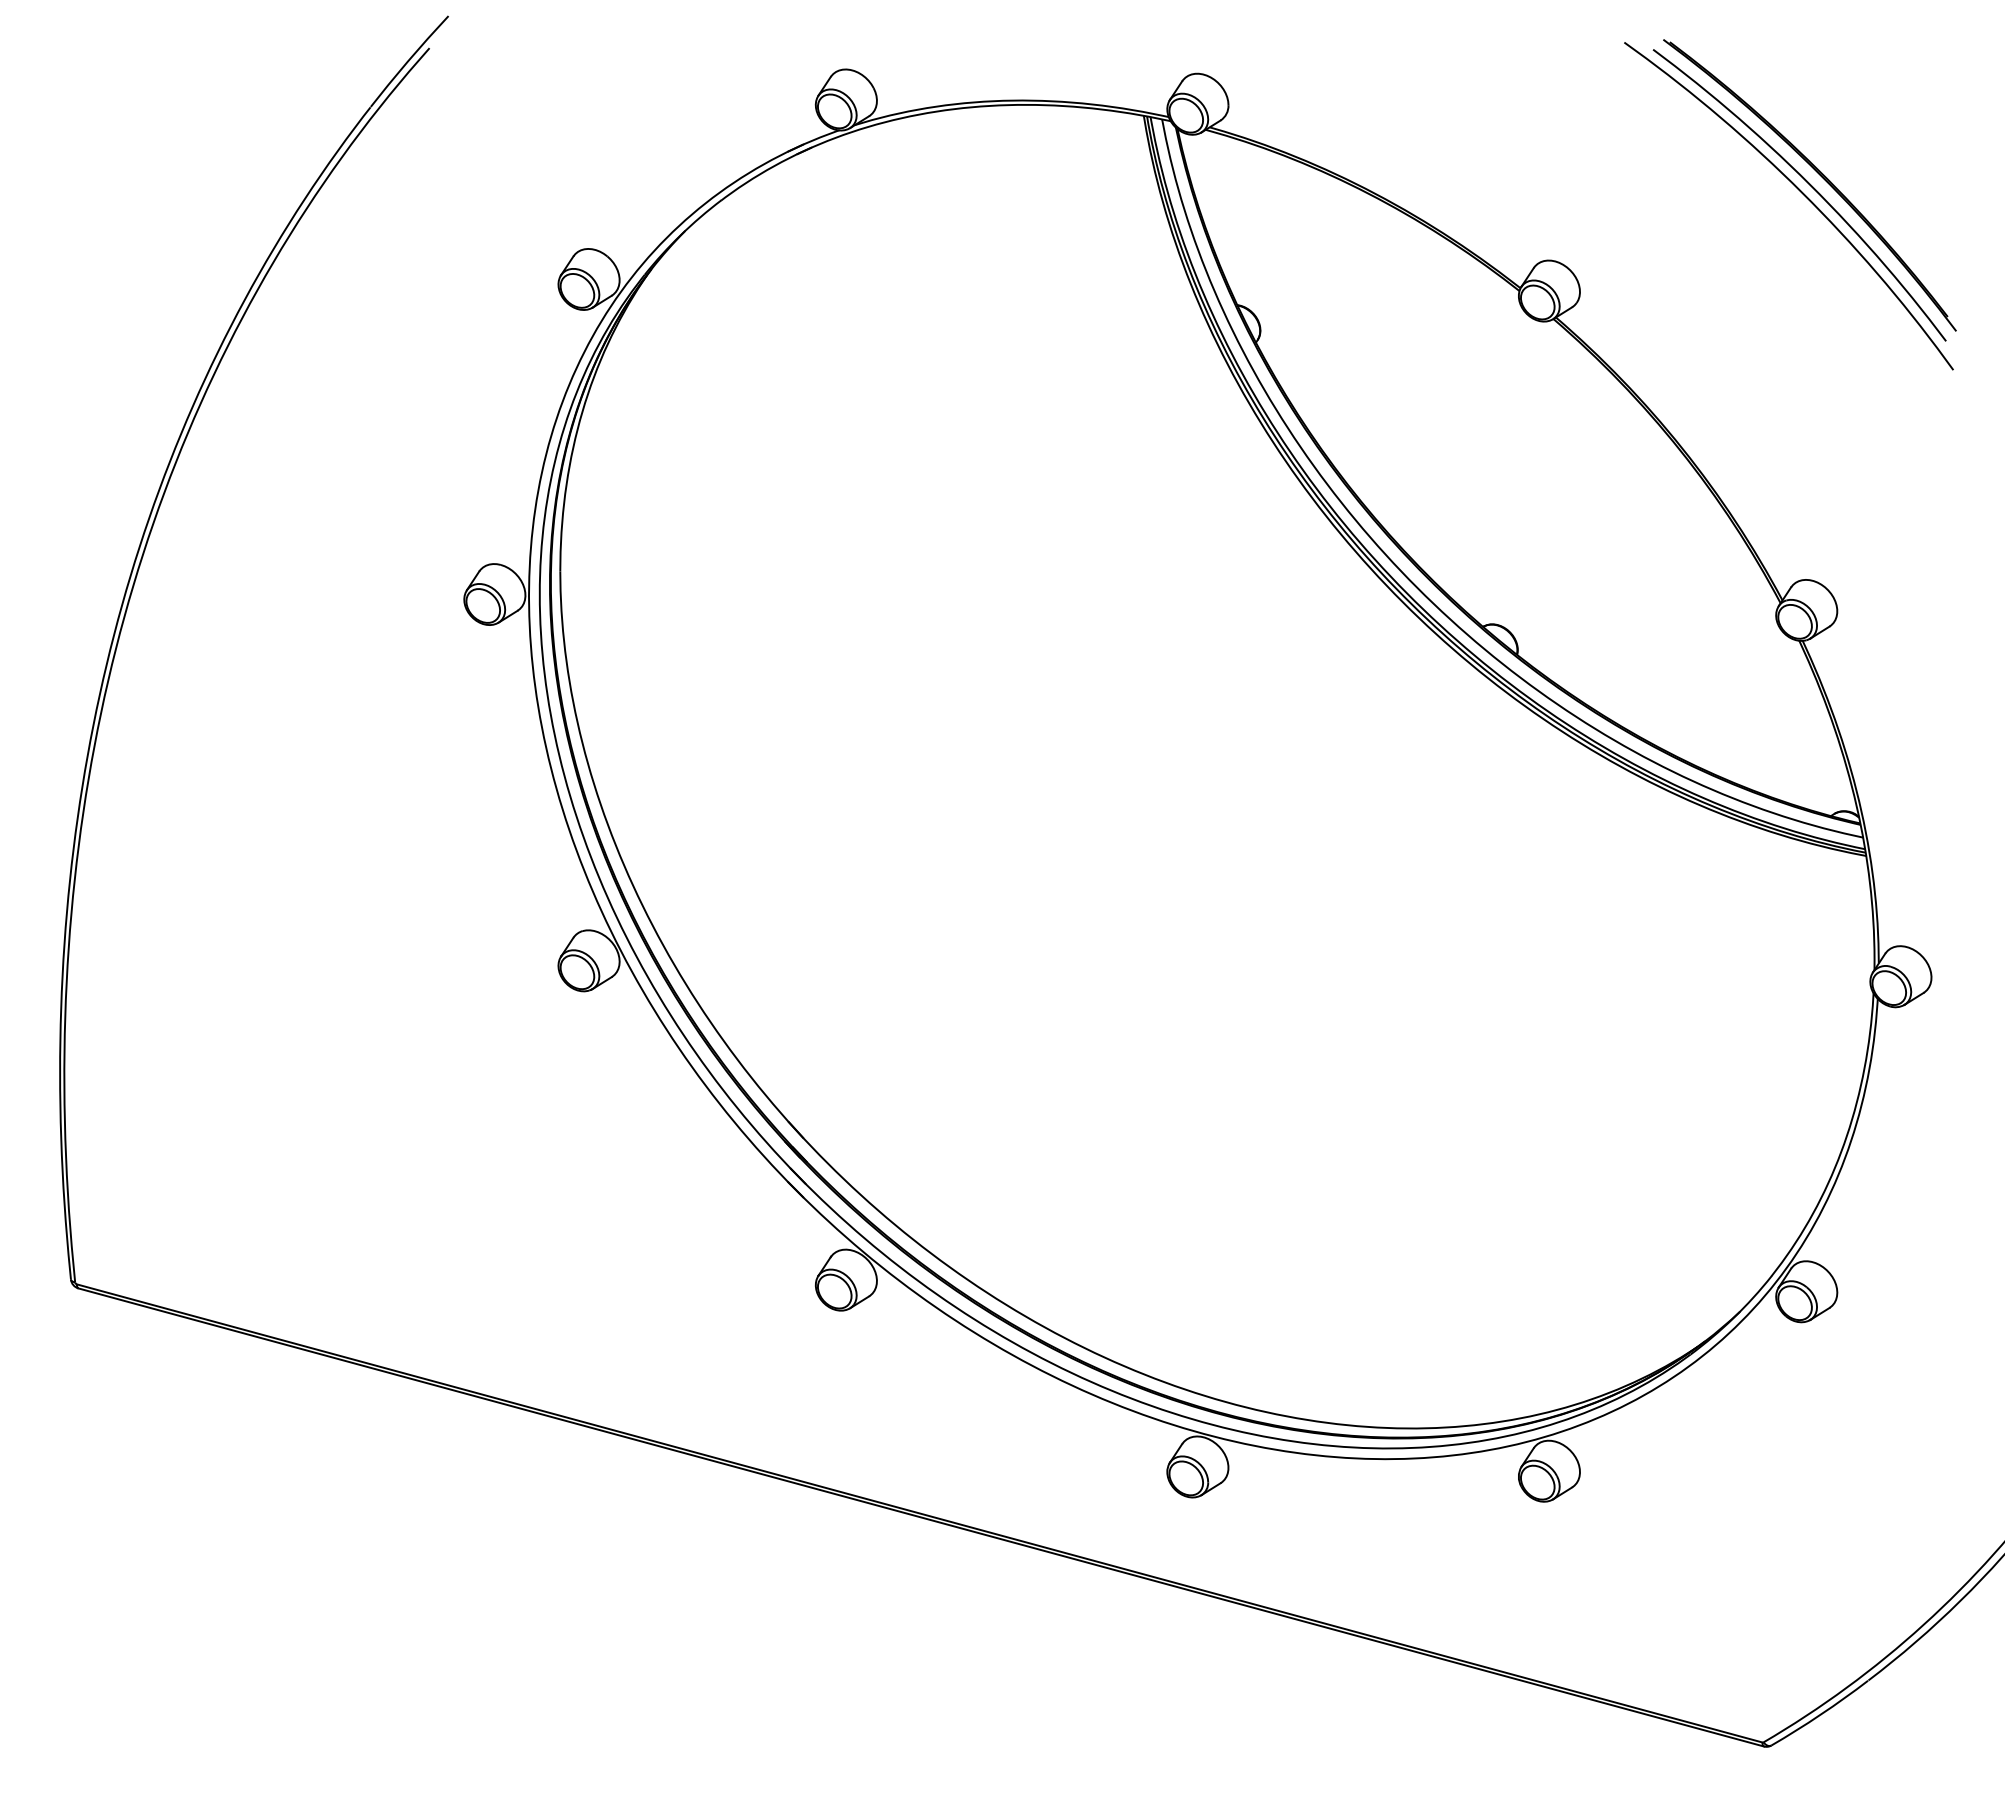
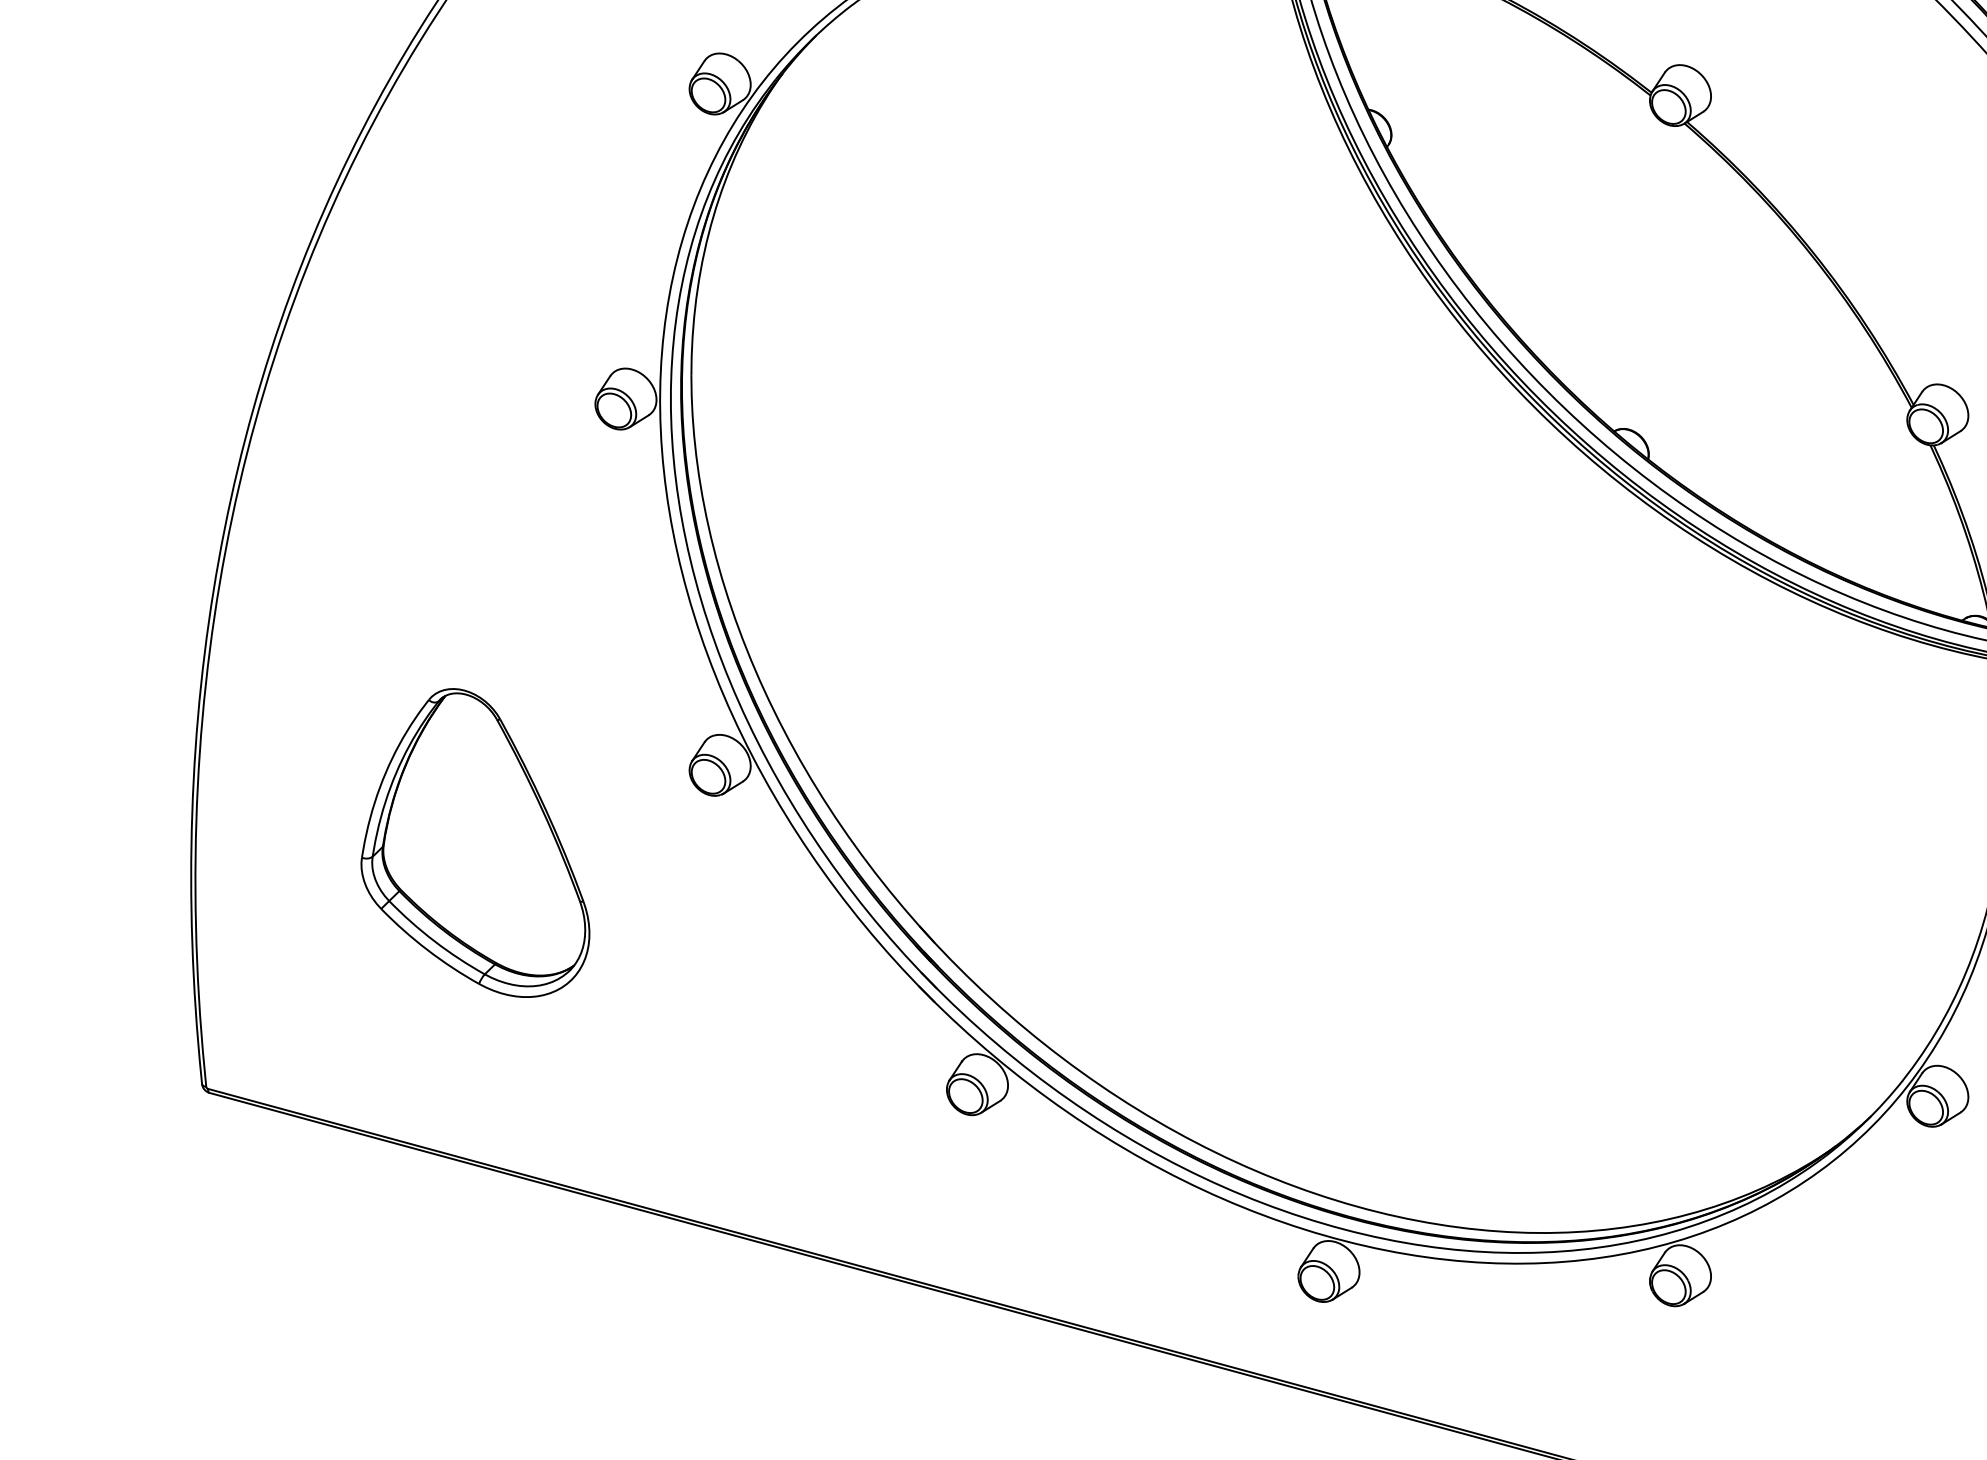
part: (344, 1038) -> (475, 843), added

